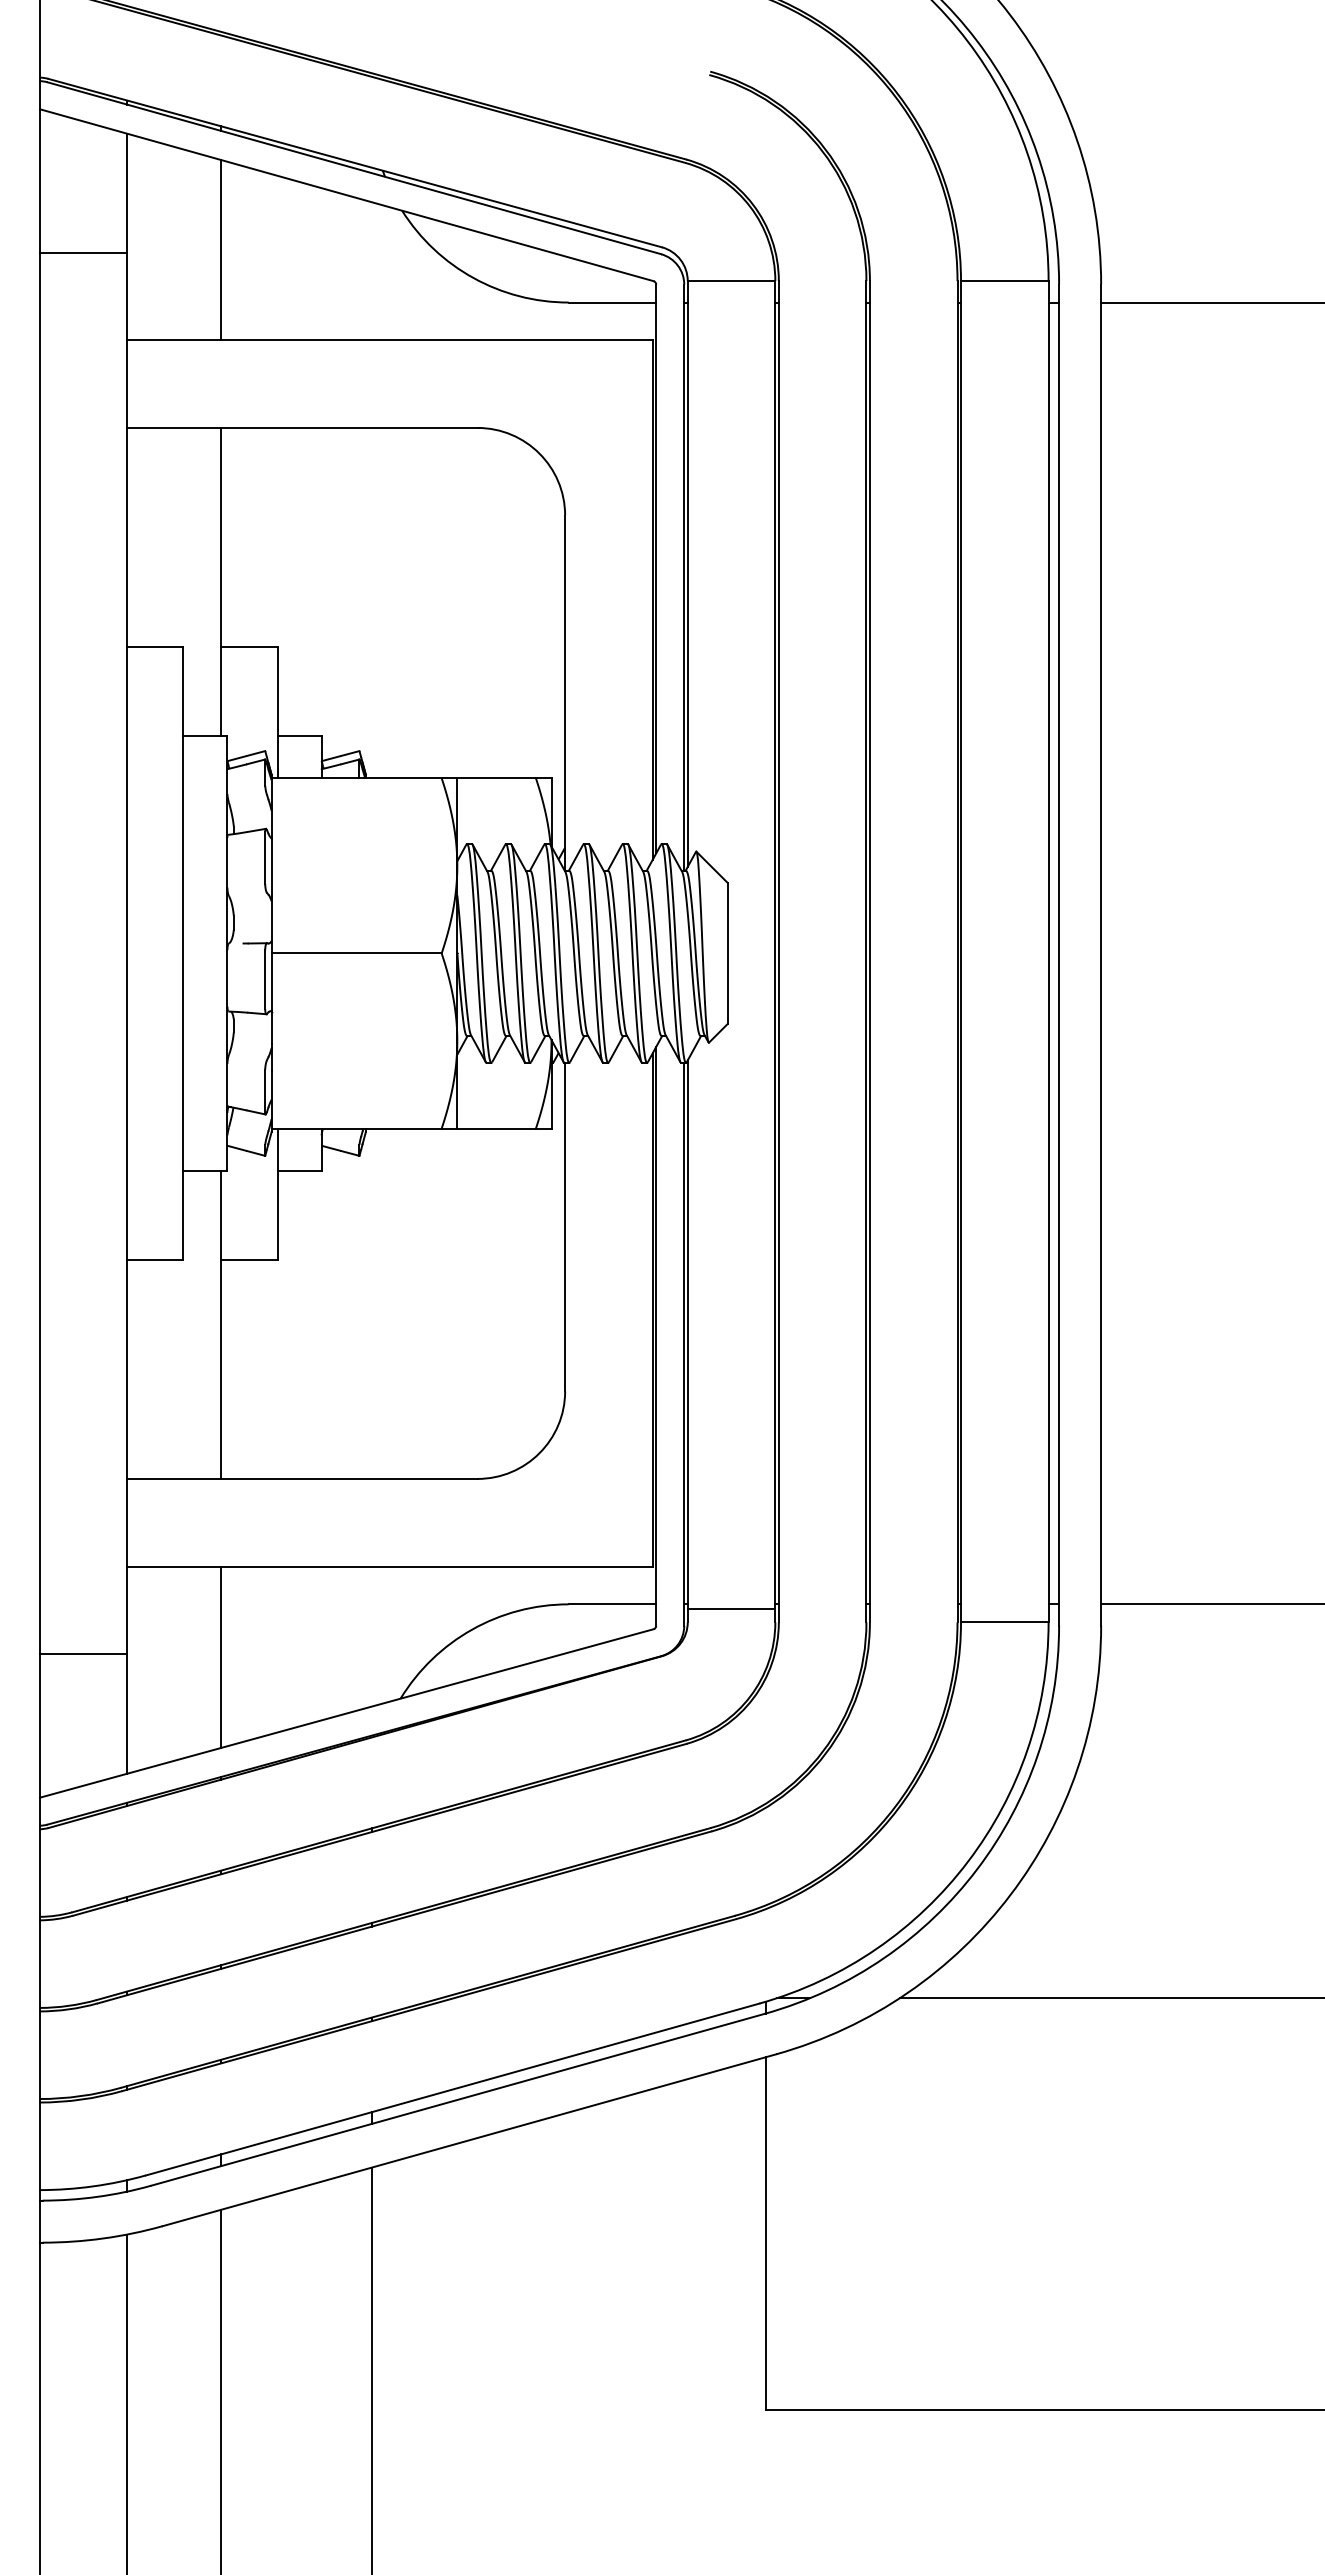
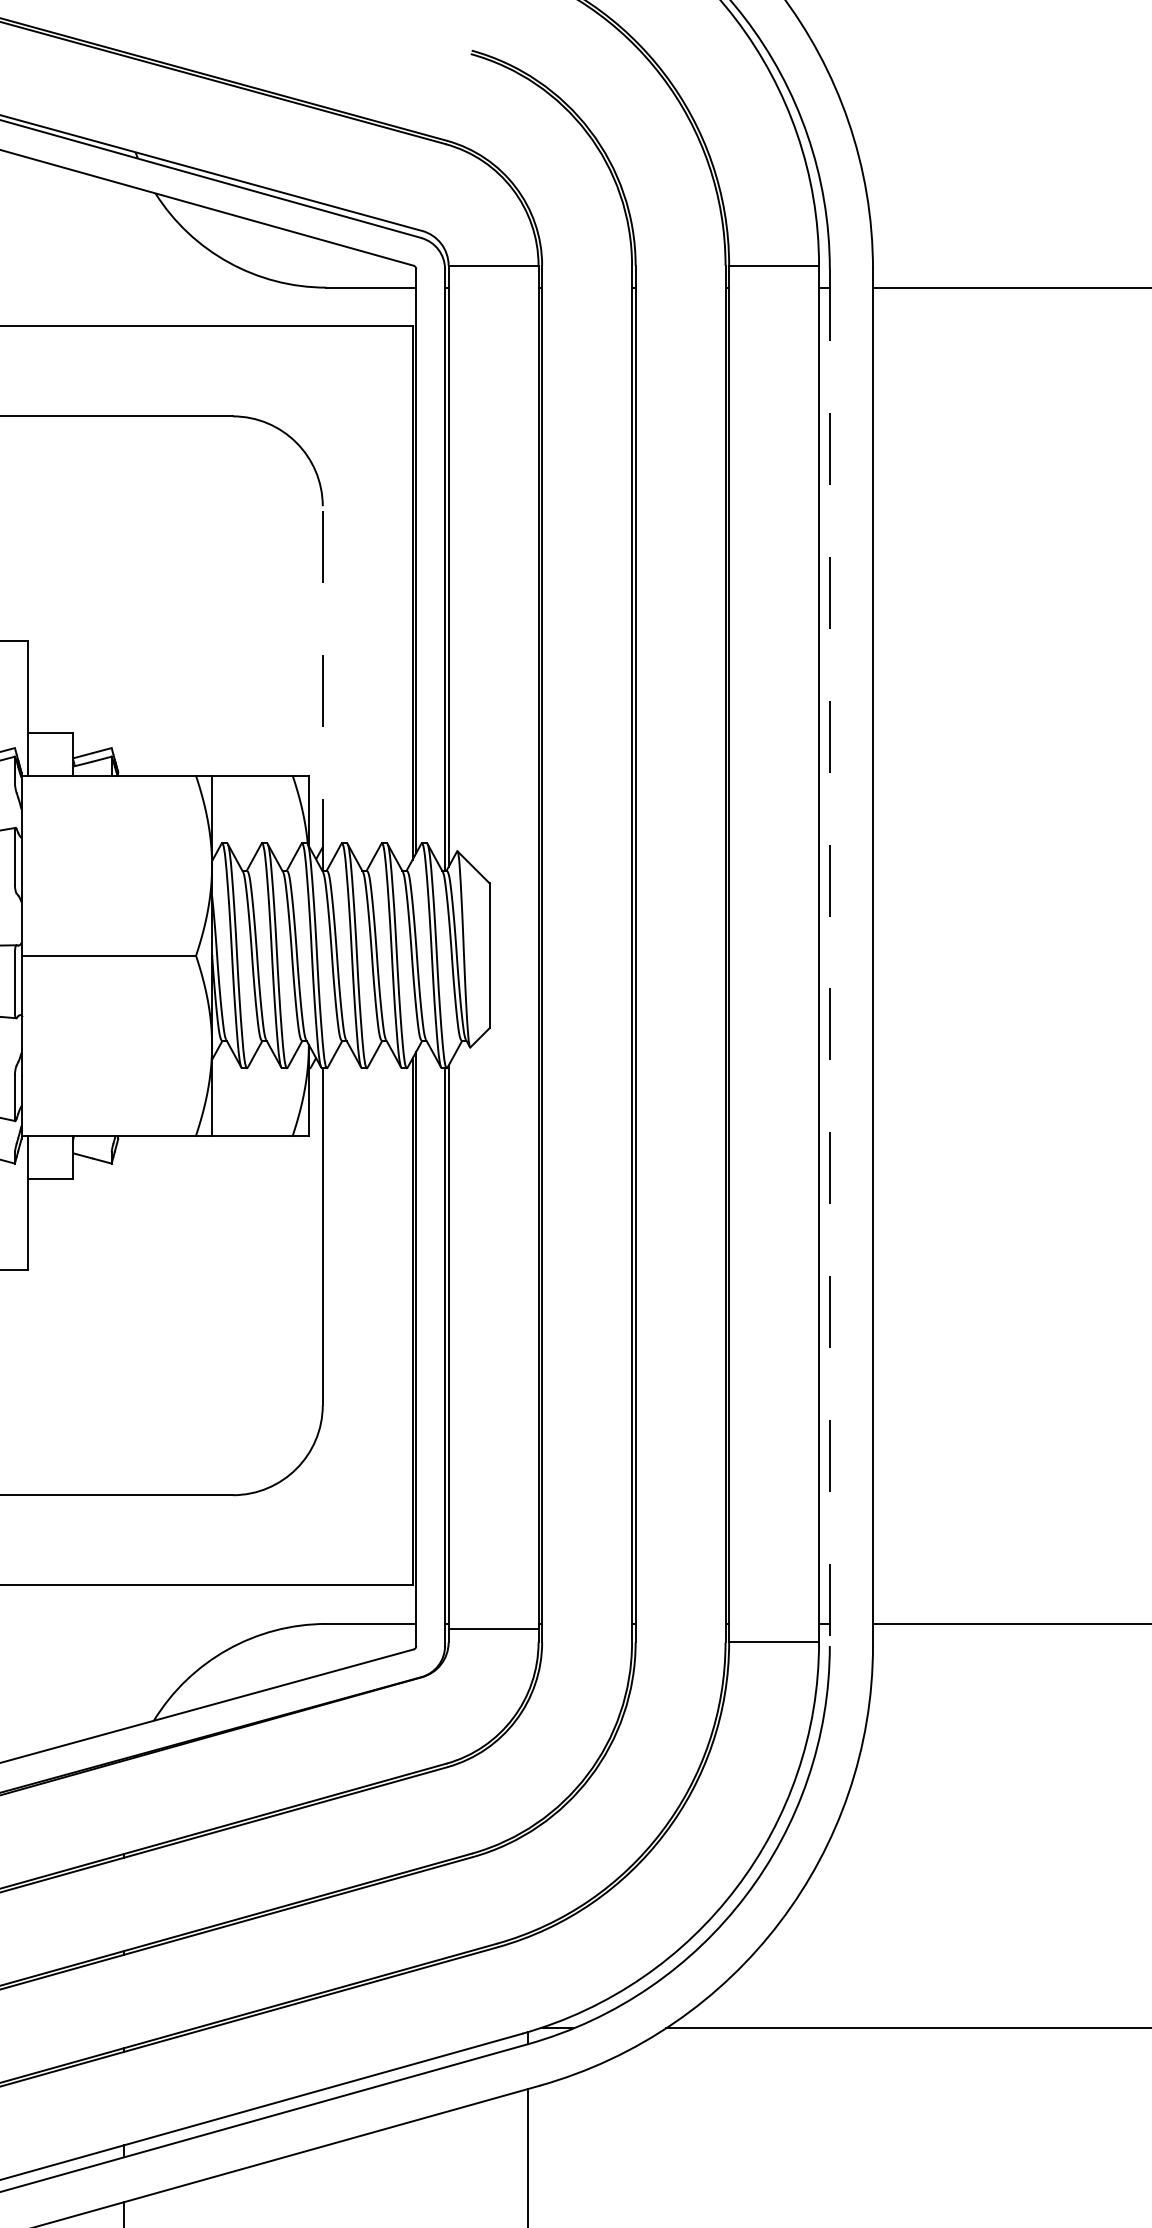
line: (565, 693) -> (323, 688), solid -> dashed
line: (1059, 955) -> (830, 957), solid -> dashed

